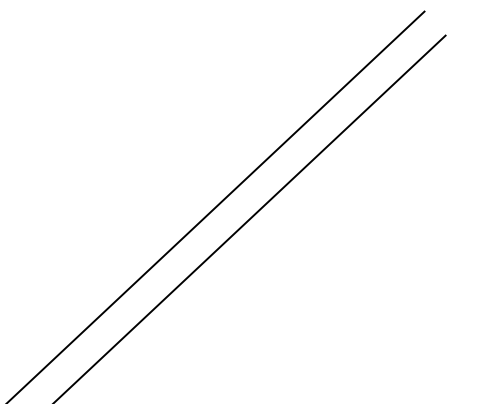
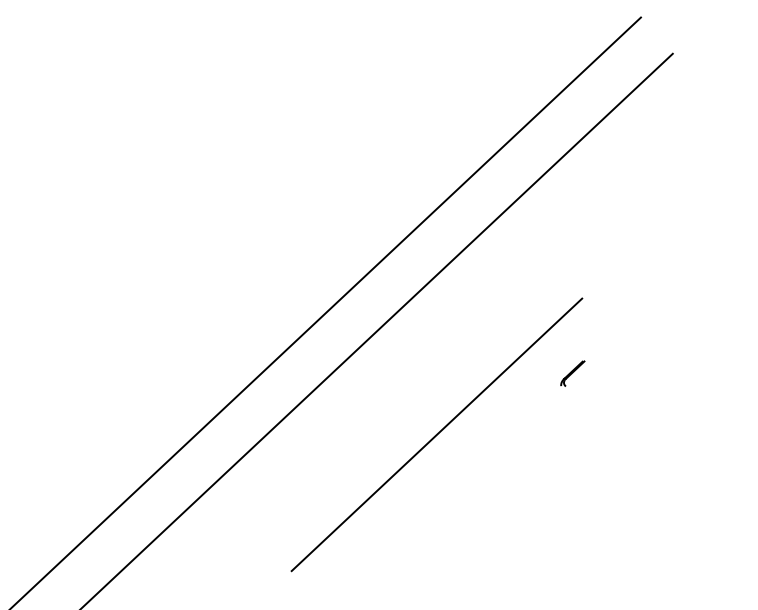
part: (379, 247) -> (573, 373), added
line: (289, 287) -> (437, 434), added

